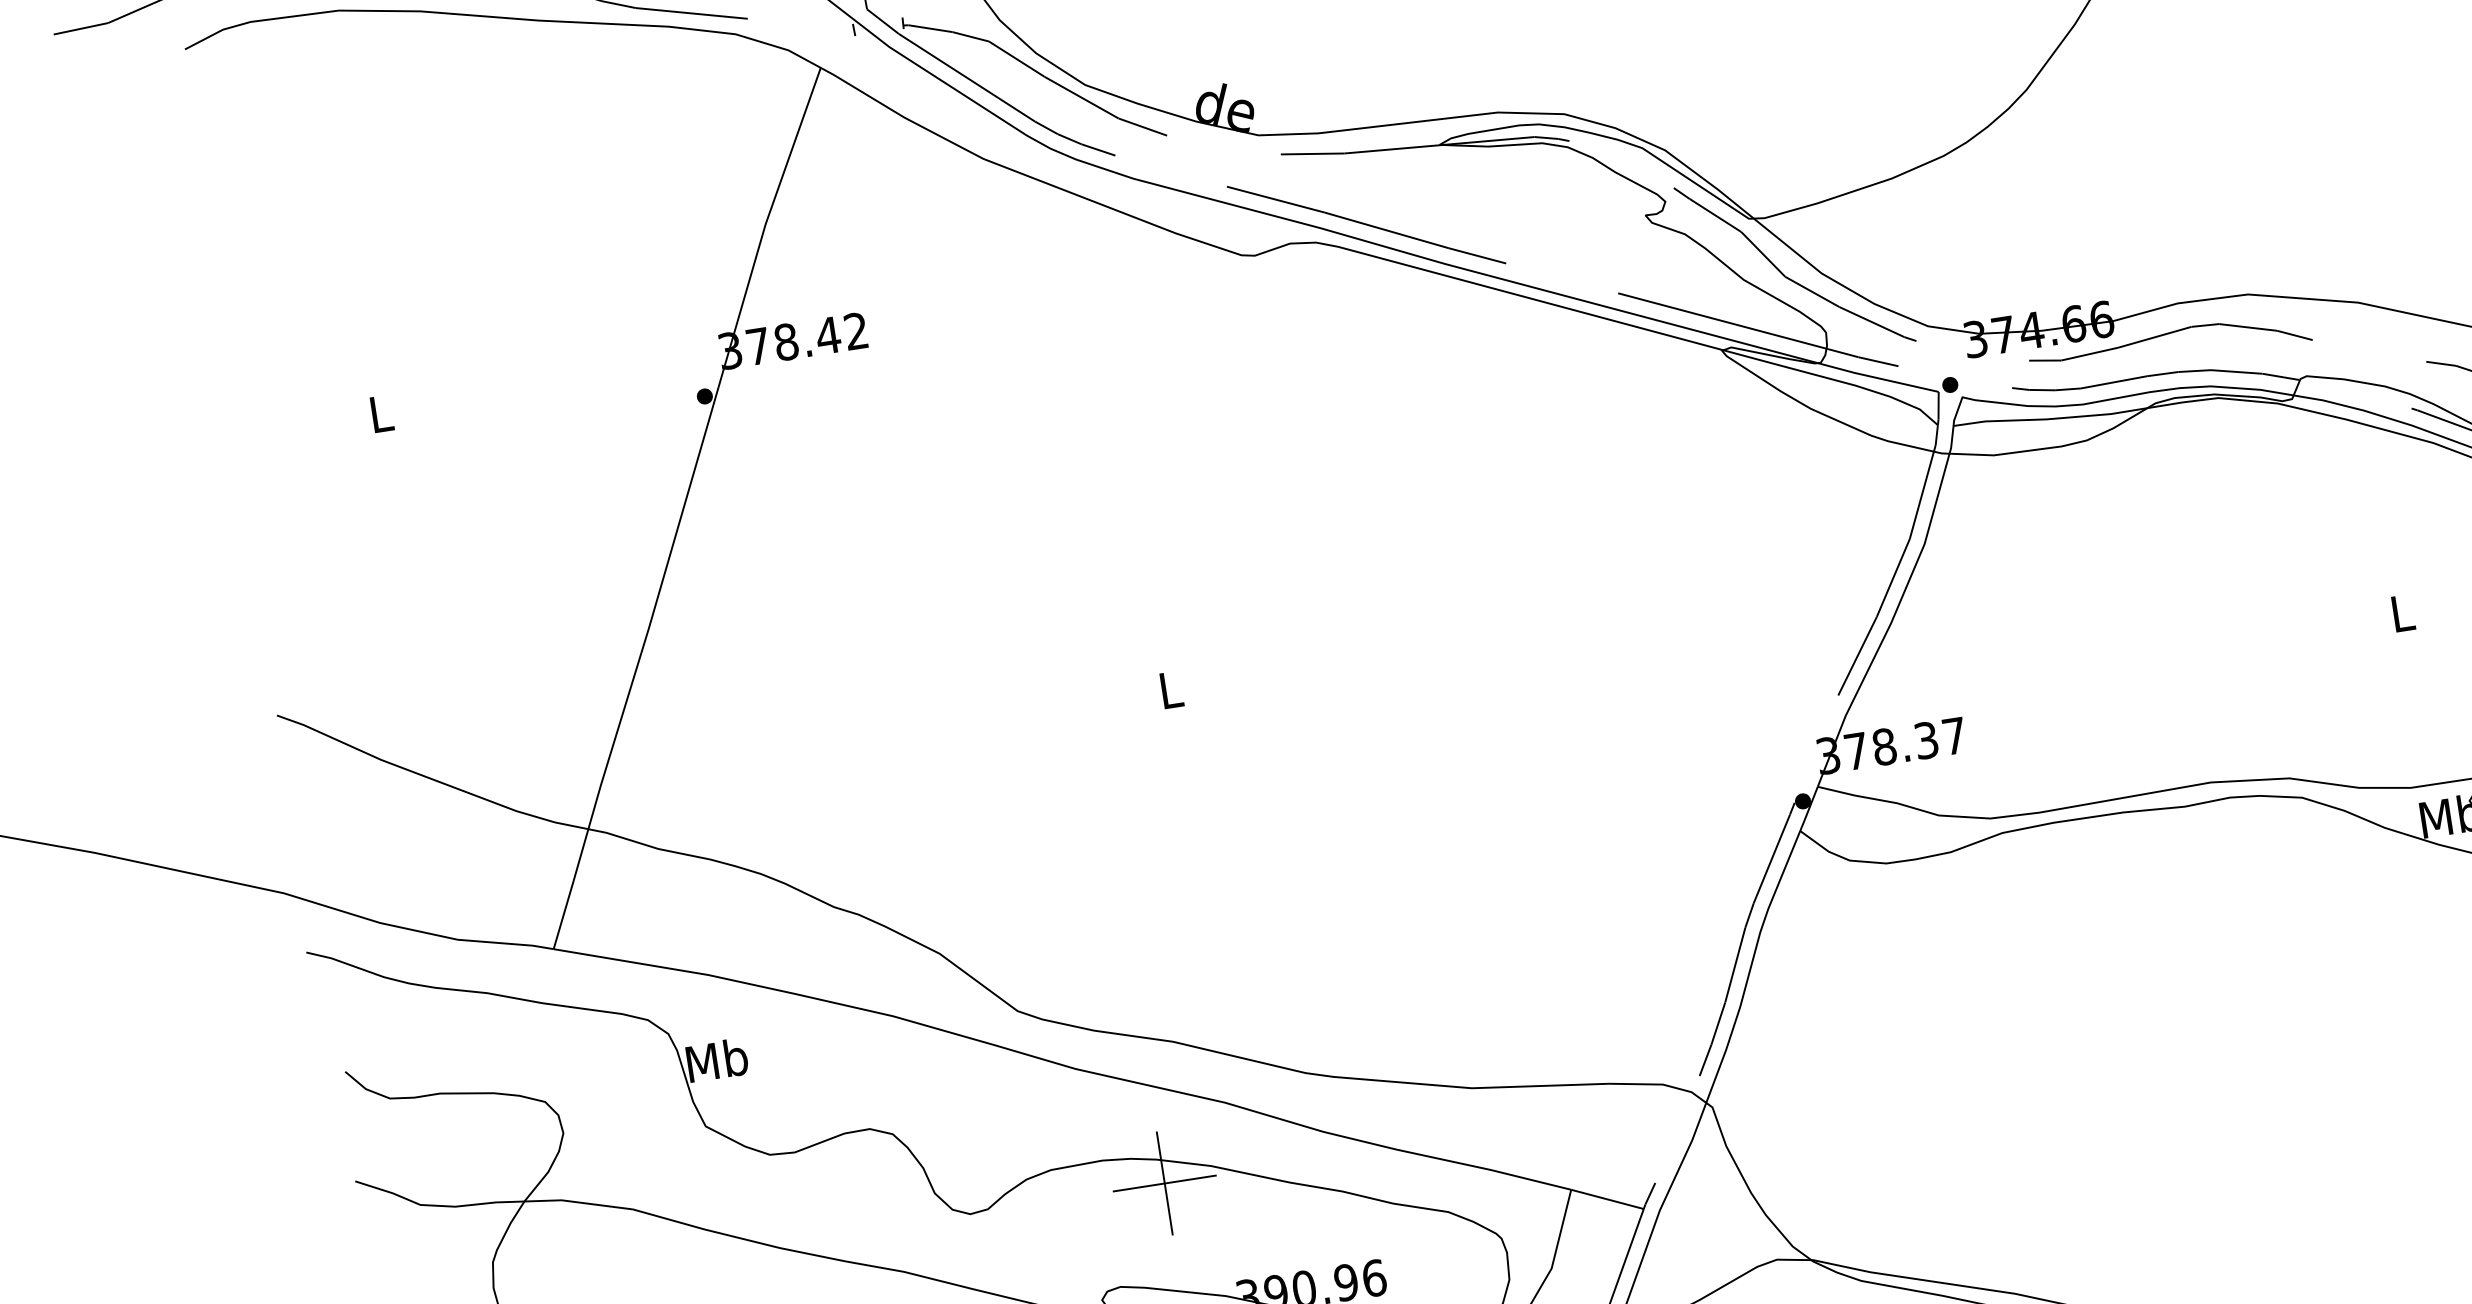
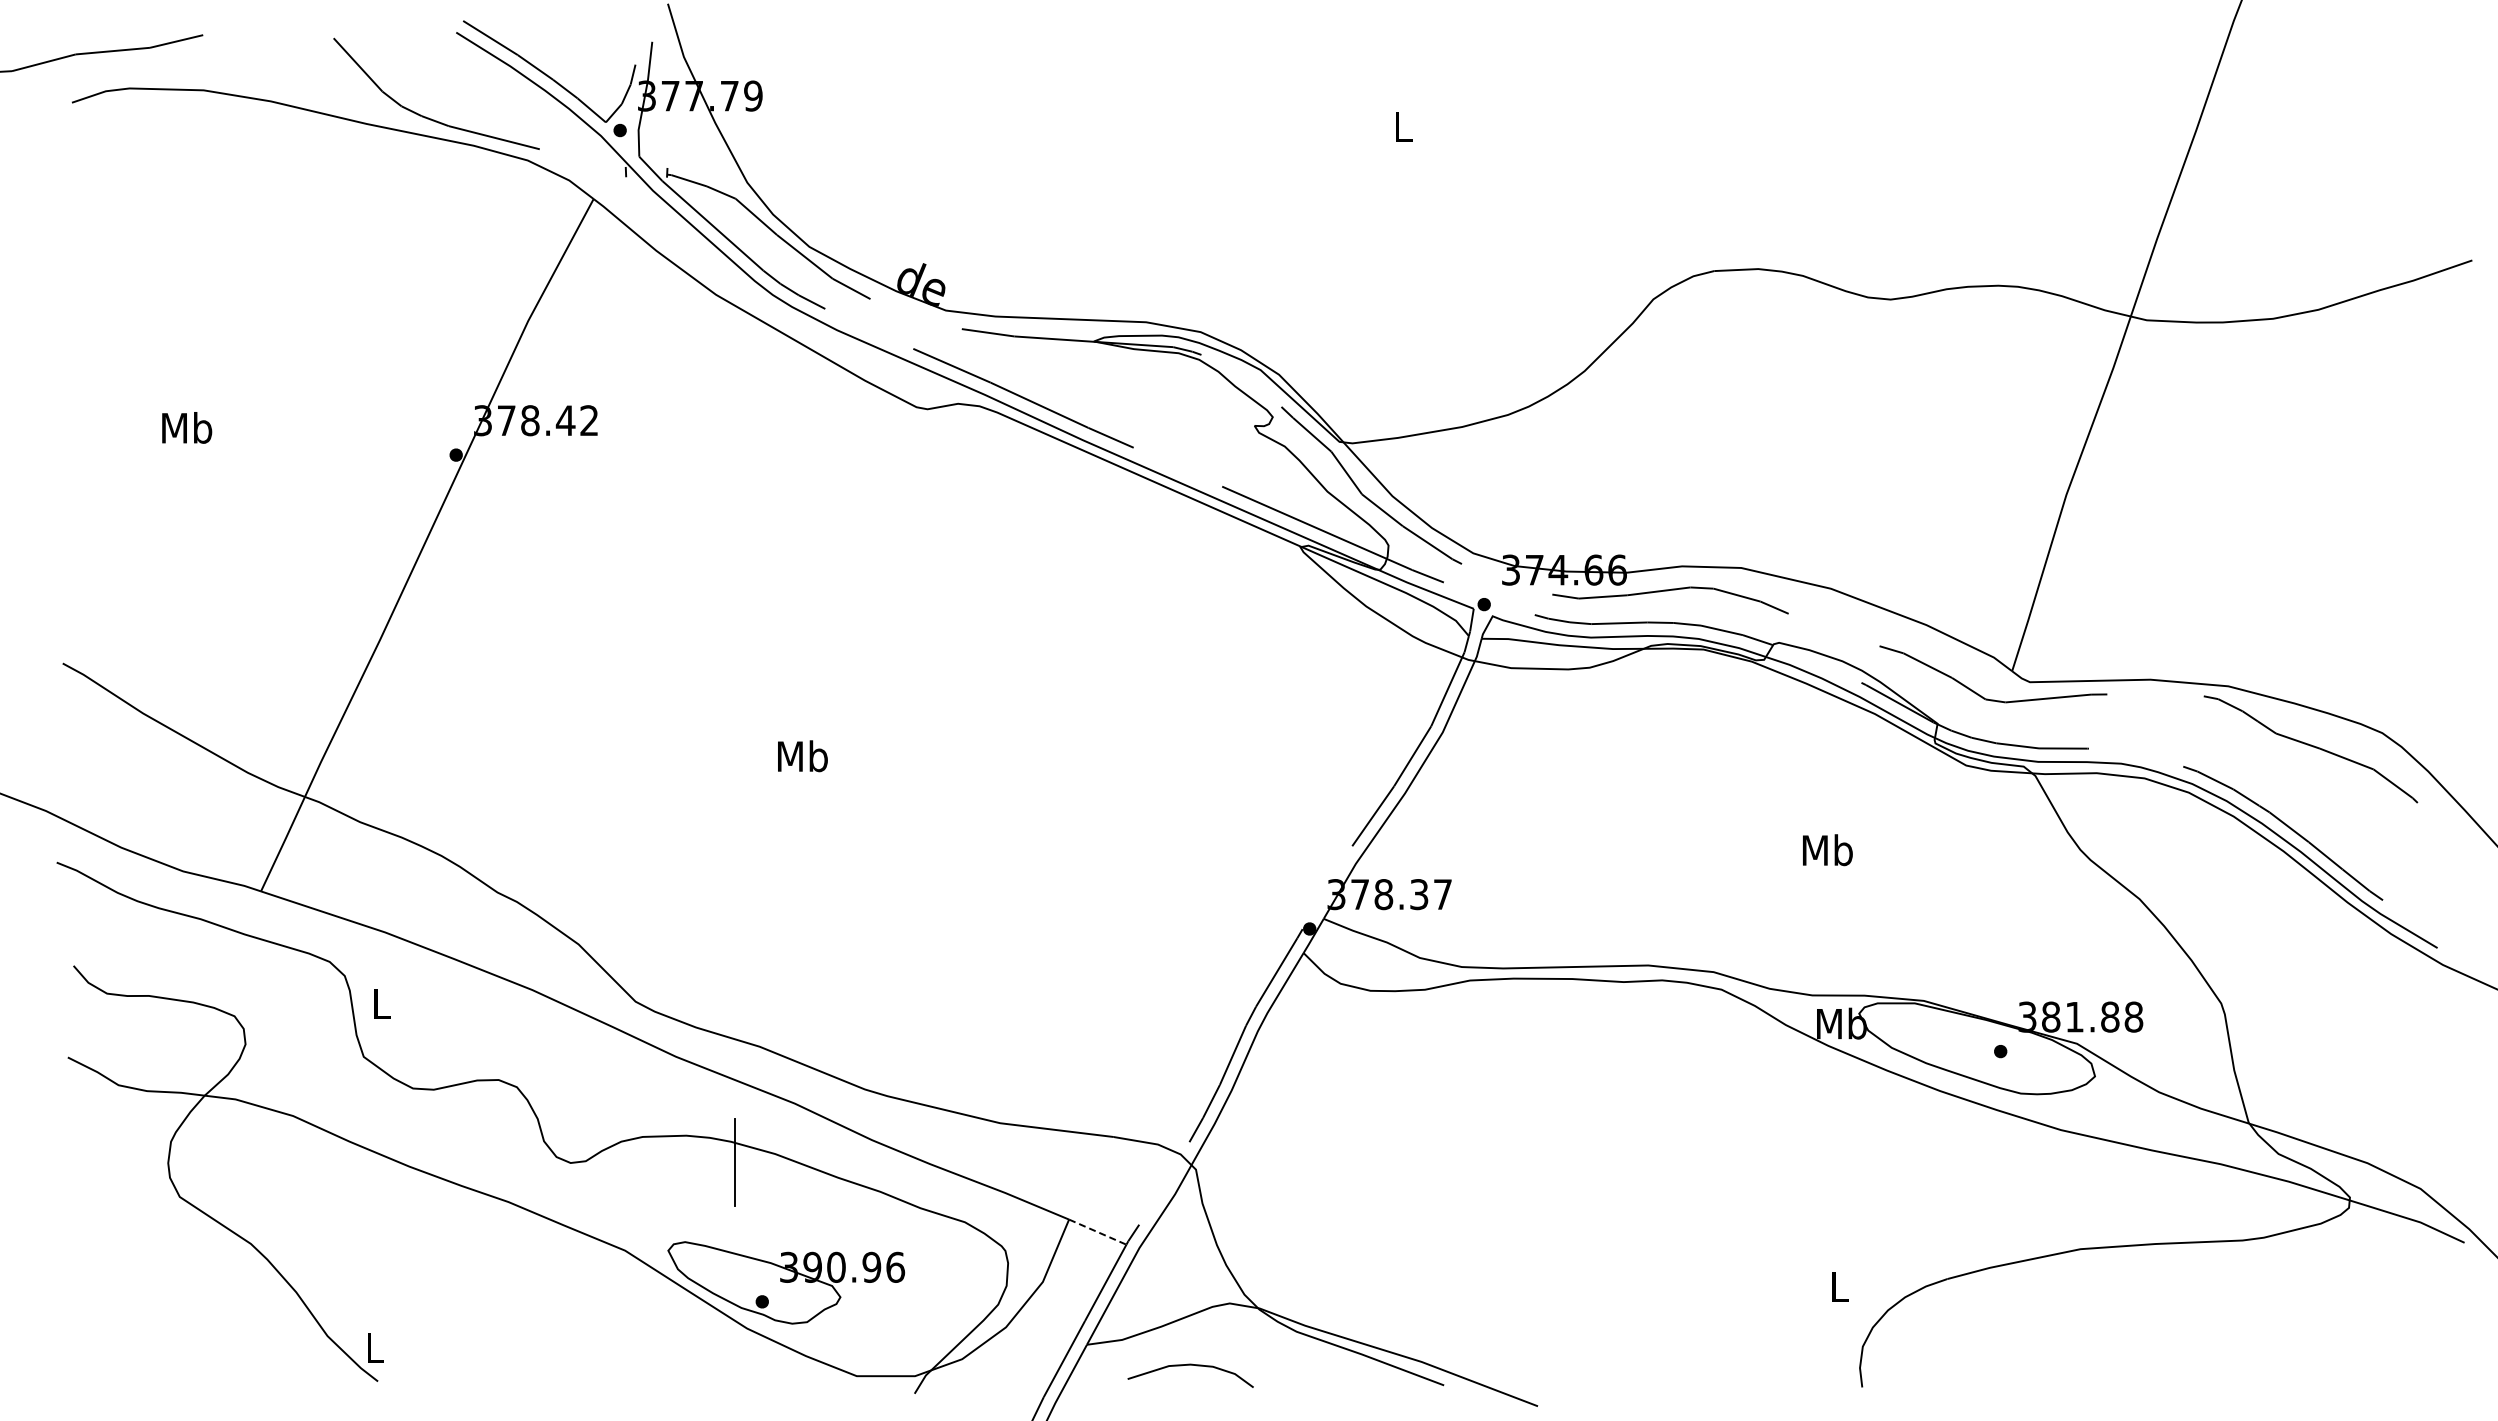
text: (381, 413) -> (187, 427), L -> Mb
text: (2402, 613) -> (1827, 850), L -> Mb
text: (1170, 690) -> (802, 756), L -> Mb
text: (716, 1059) -> (381, 1003), Mb -> L
line: (1164, 1183) -> (734, 1162), removed
line: (1608, 1199) -> (1098, 1232), solid -> dashed

